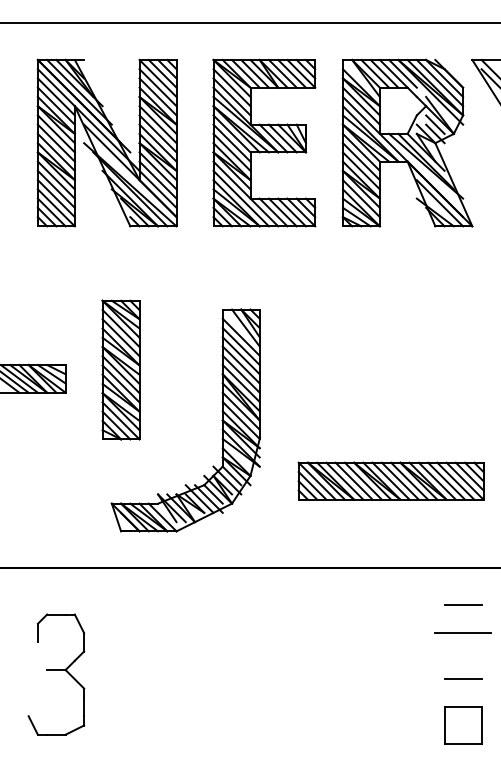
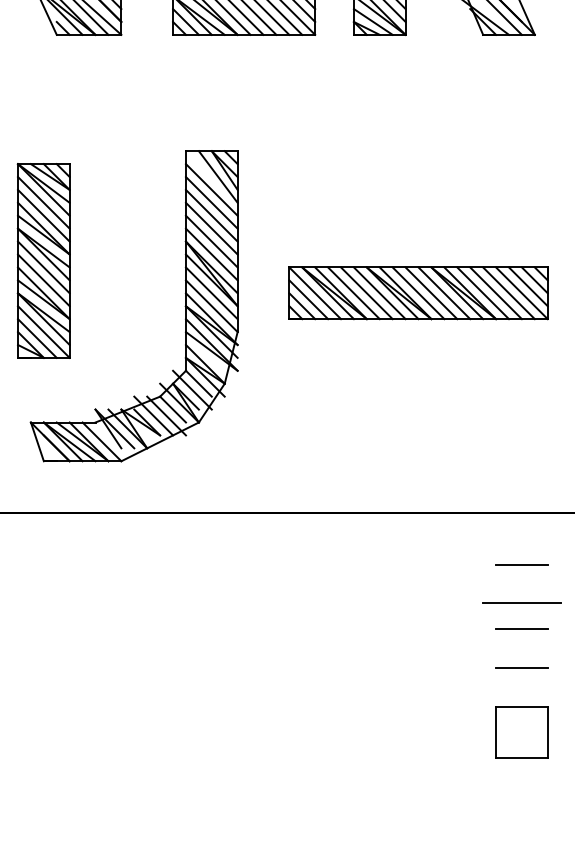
part: (120, 369) -> (43, 260), moved
part: (390, 480) -> (417, 292), moved
line: (462, 651) -> (521, 629), added

